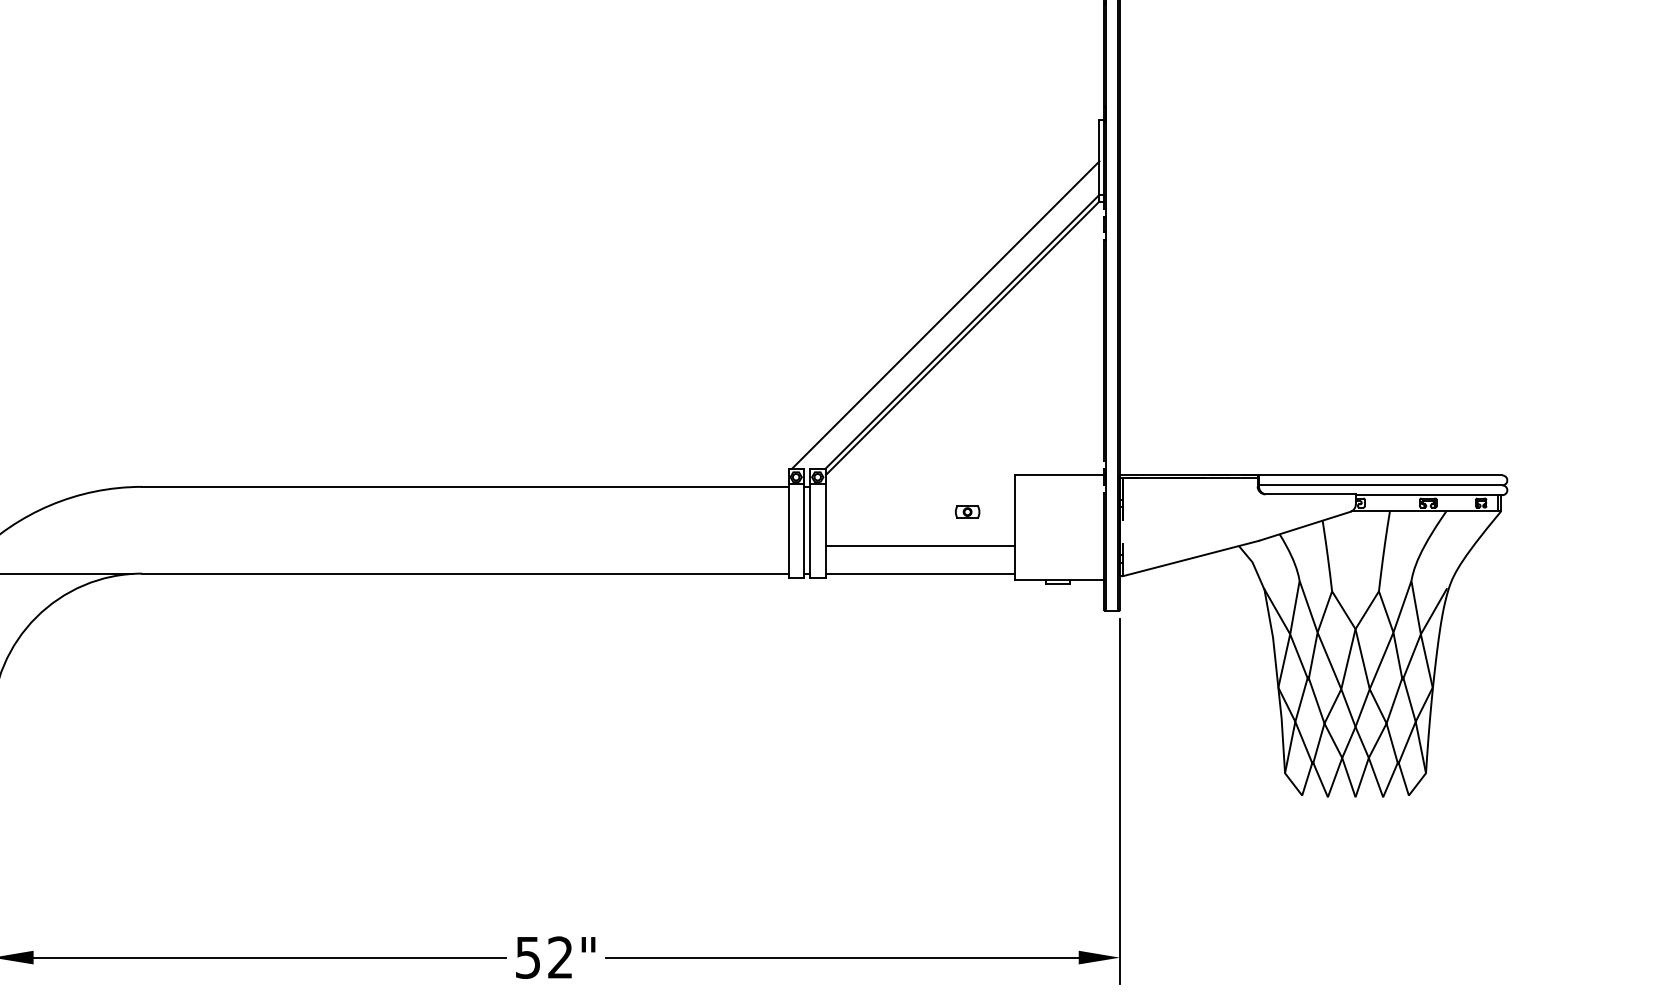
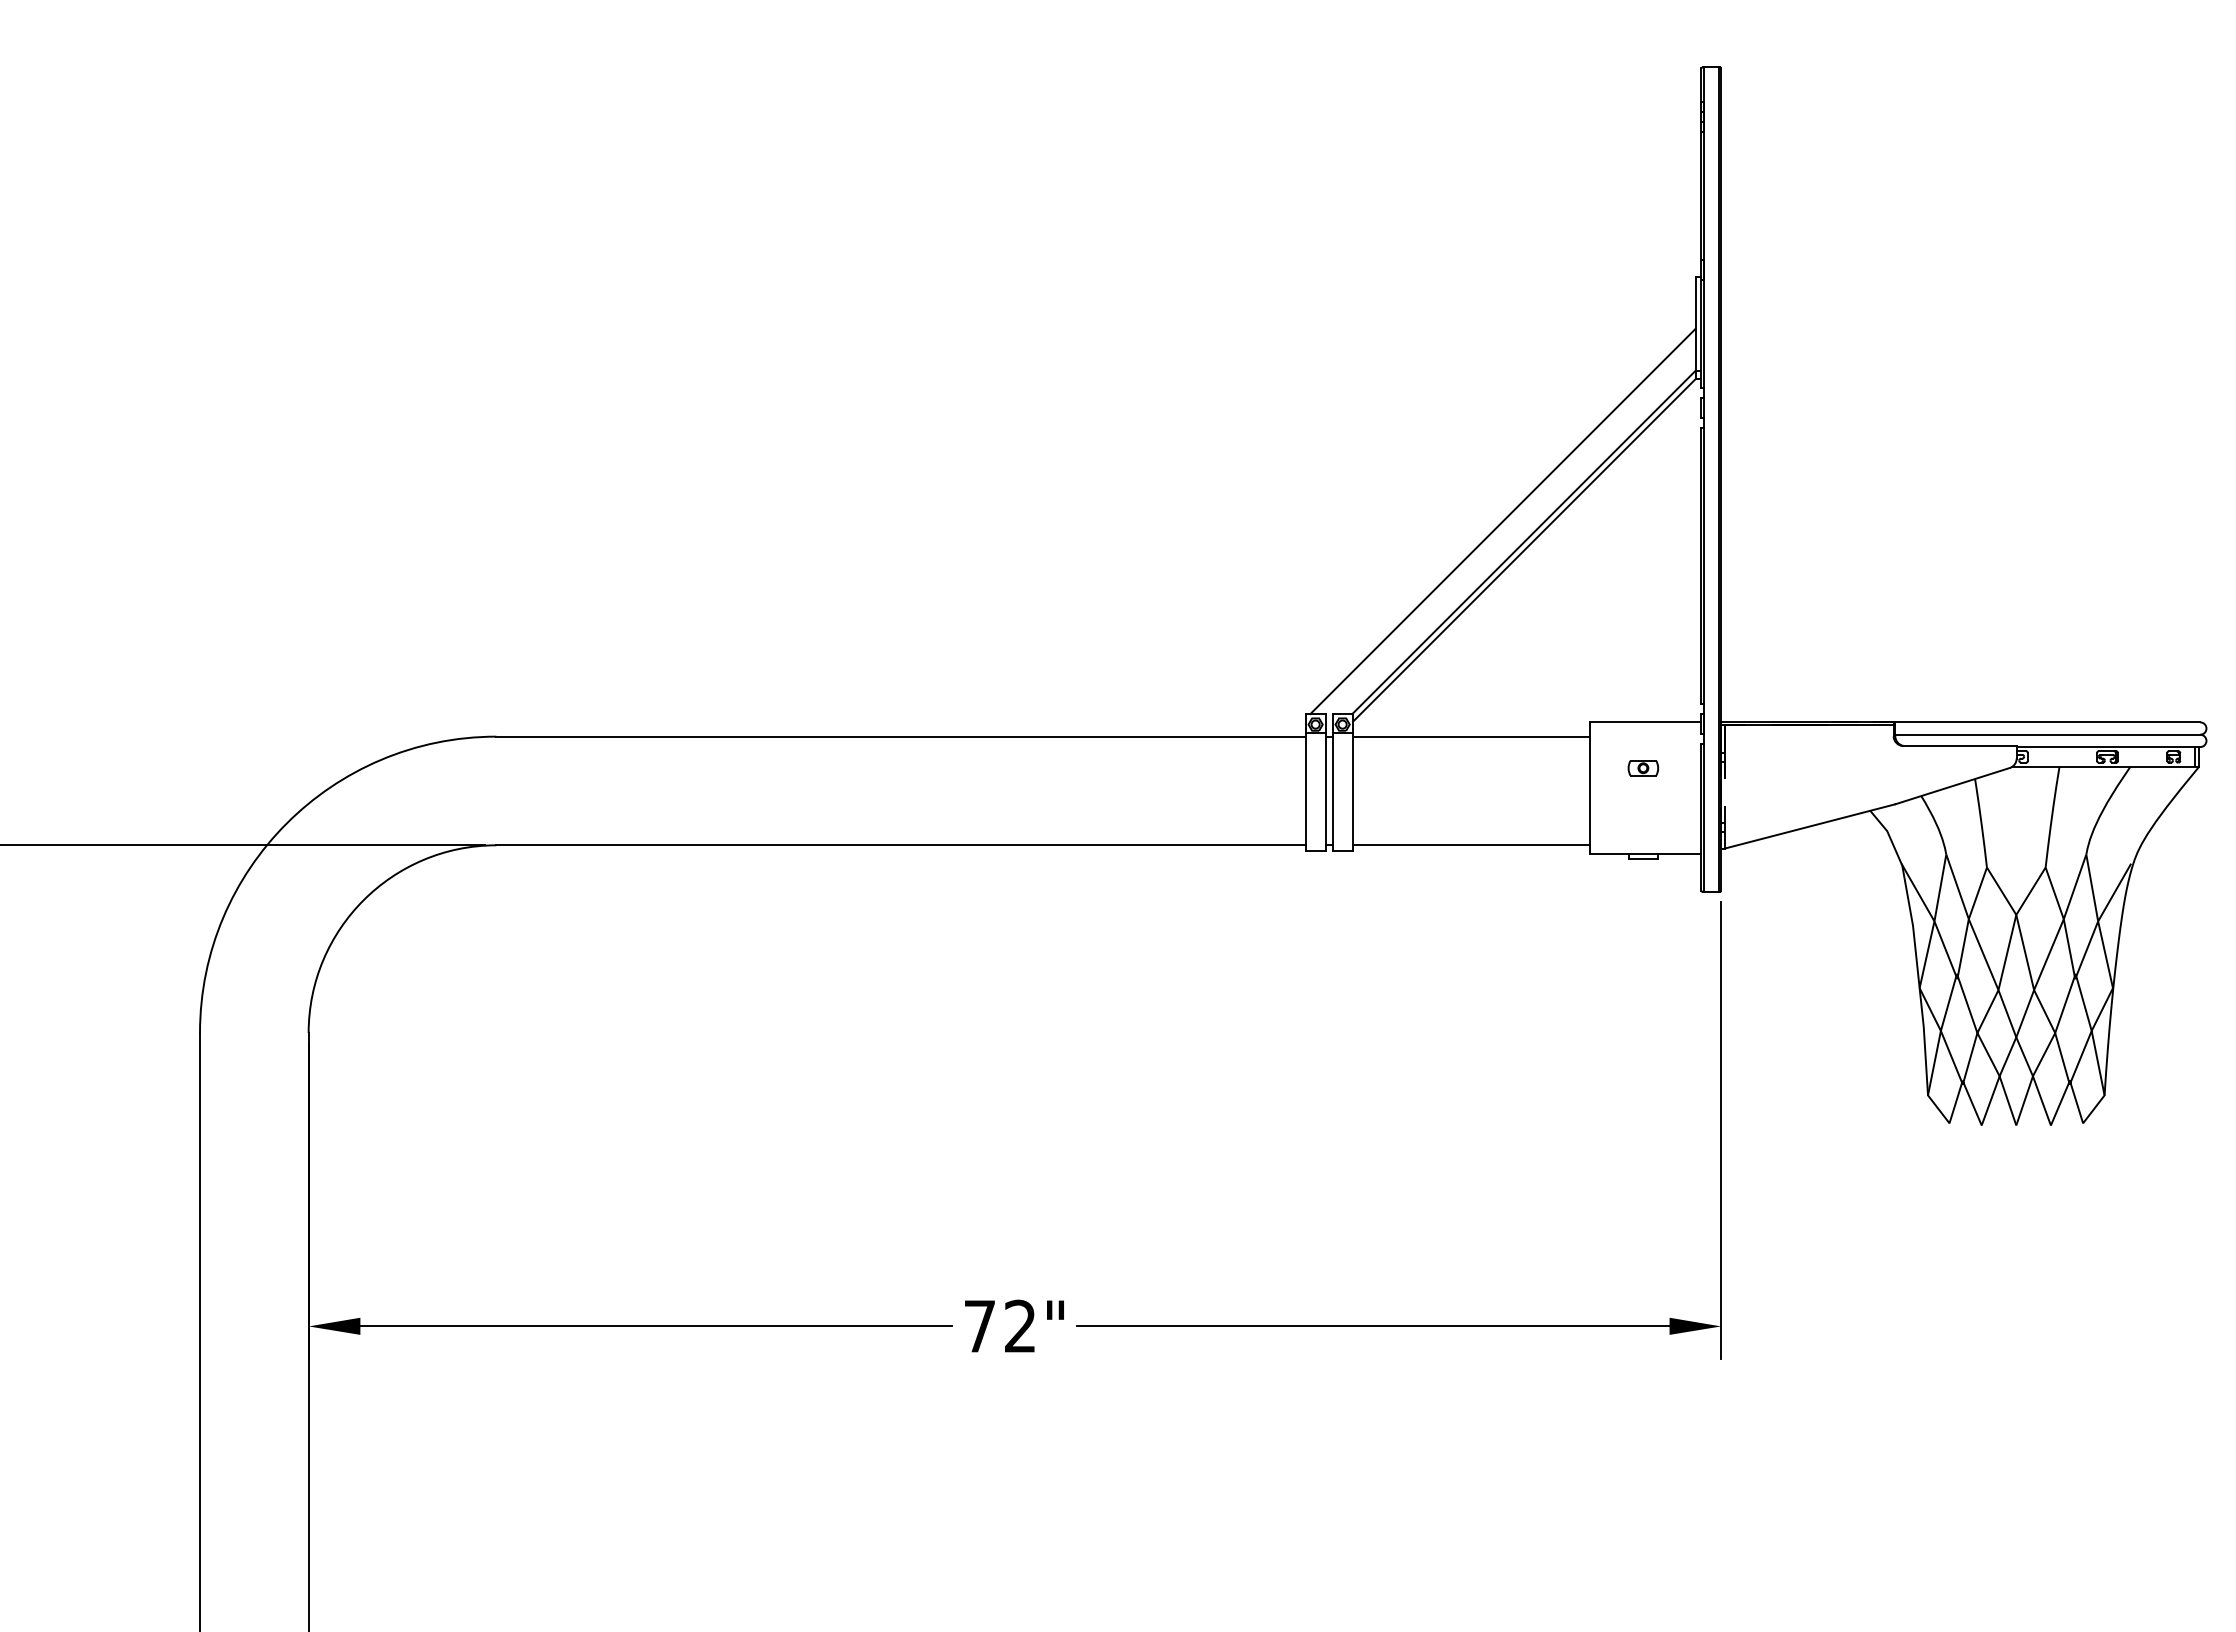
part: (966, 512) -> (1642, 768), moved
line: (920, 545) -> (1471, 736), moved
text: (527, 957) -> (979, 1326), 52" -> 72"

